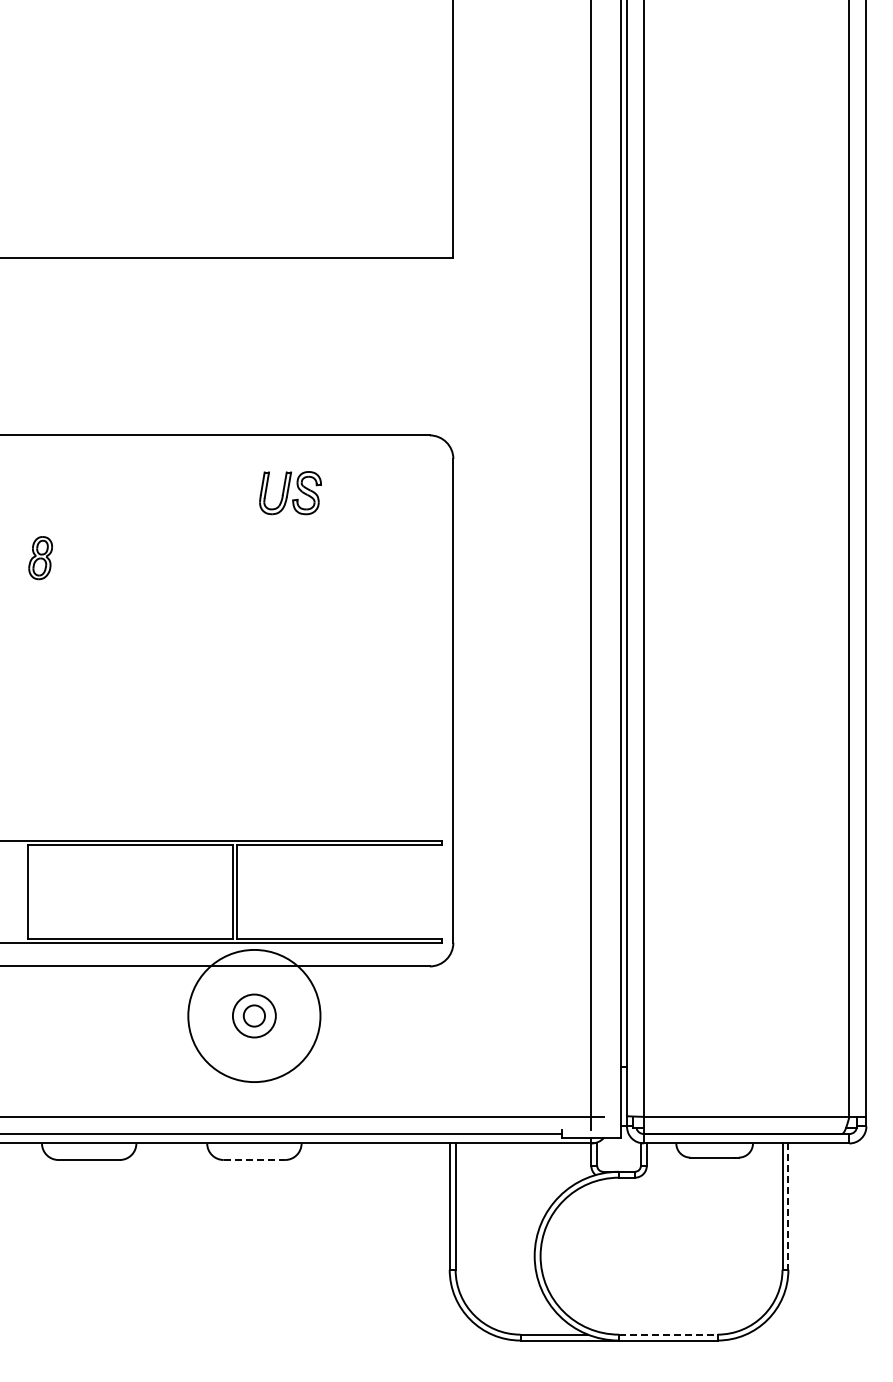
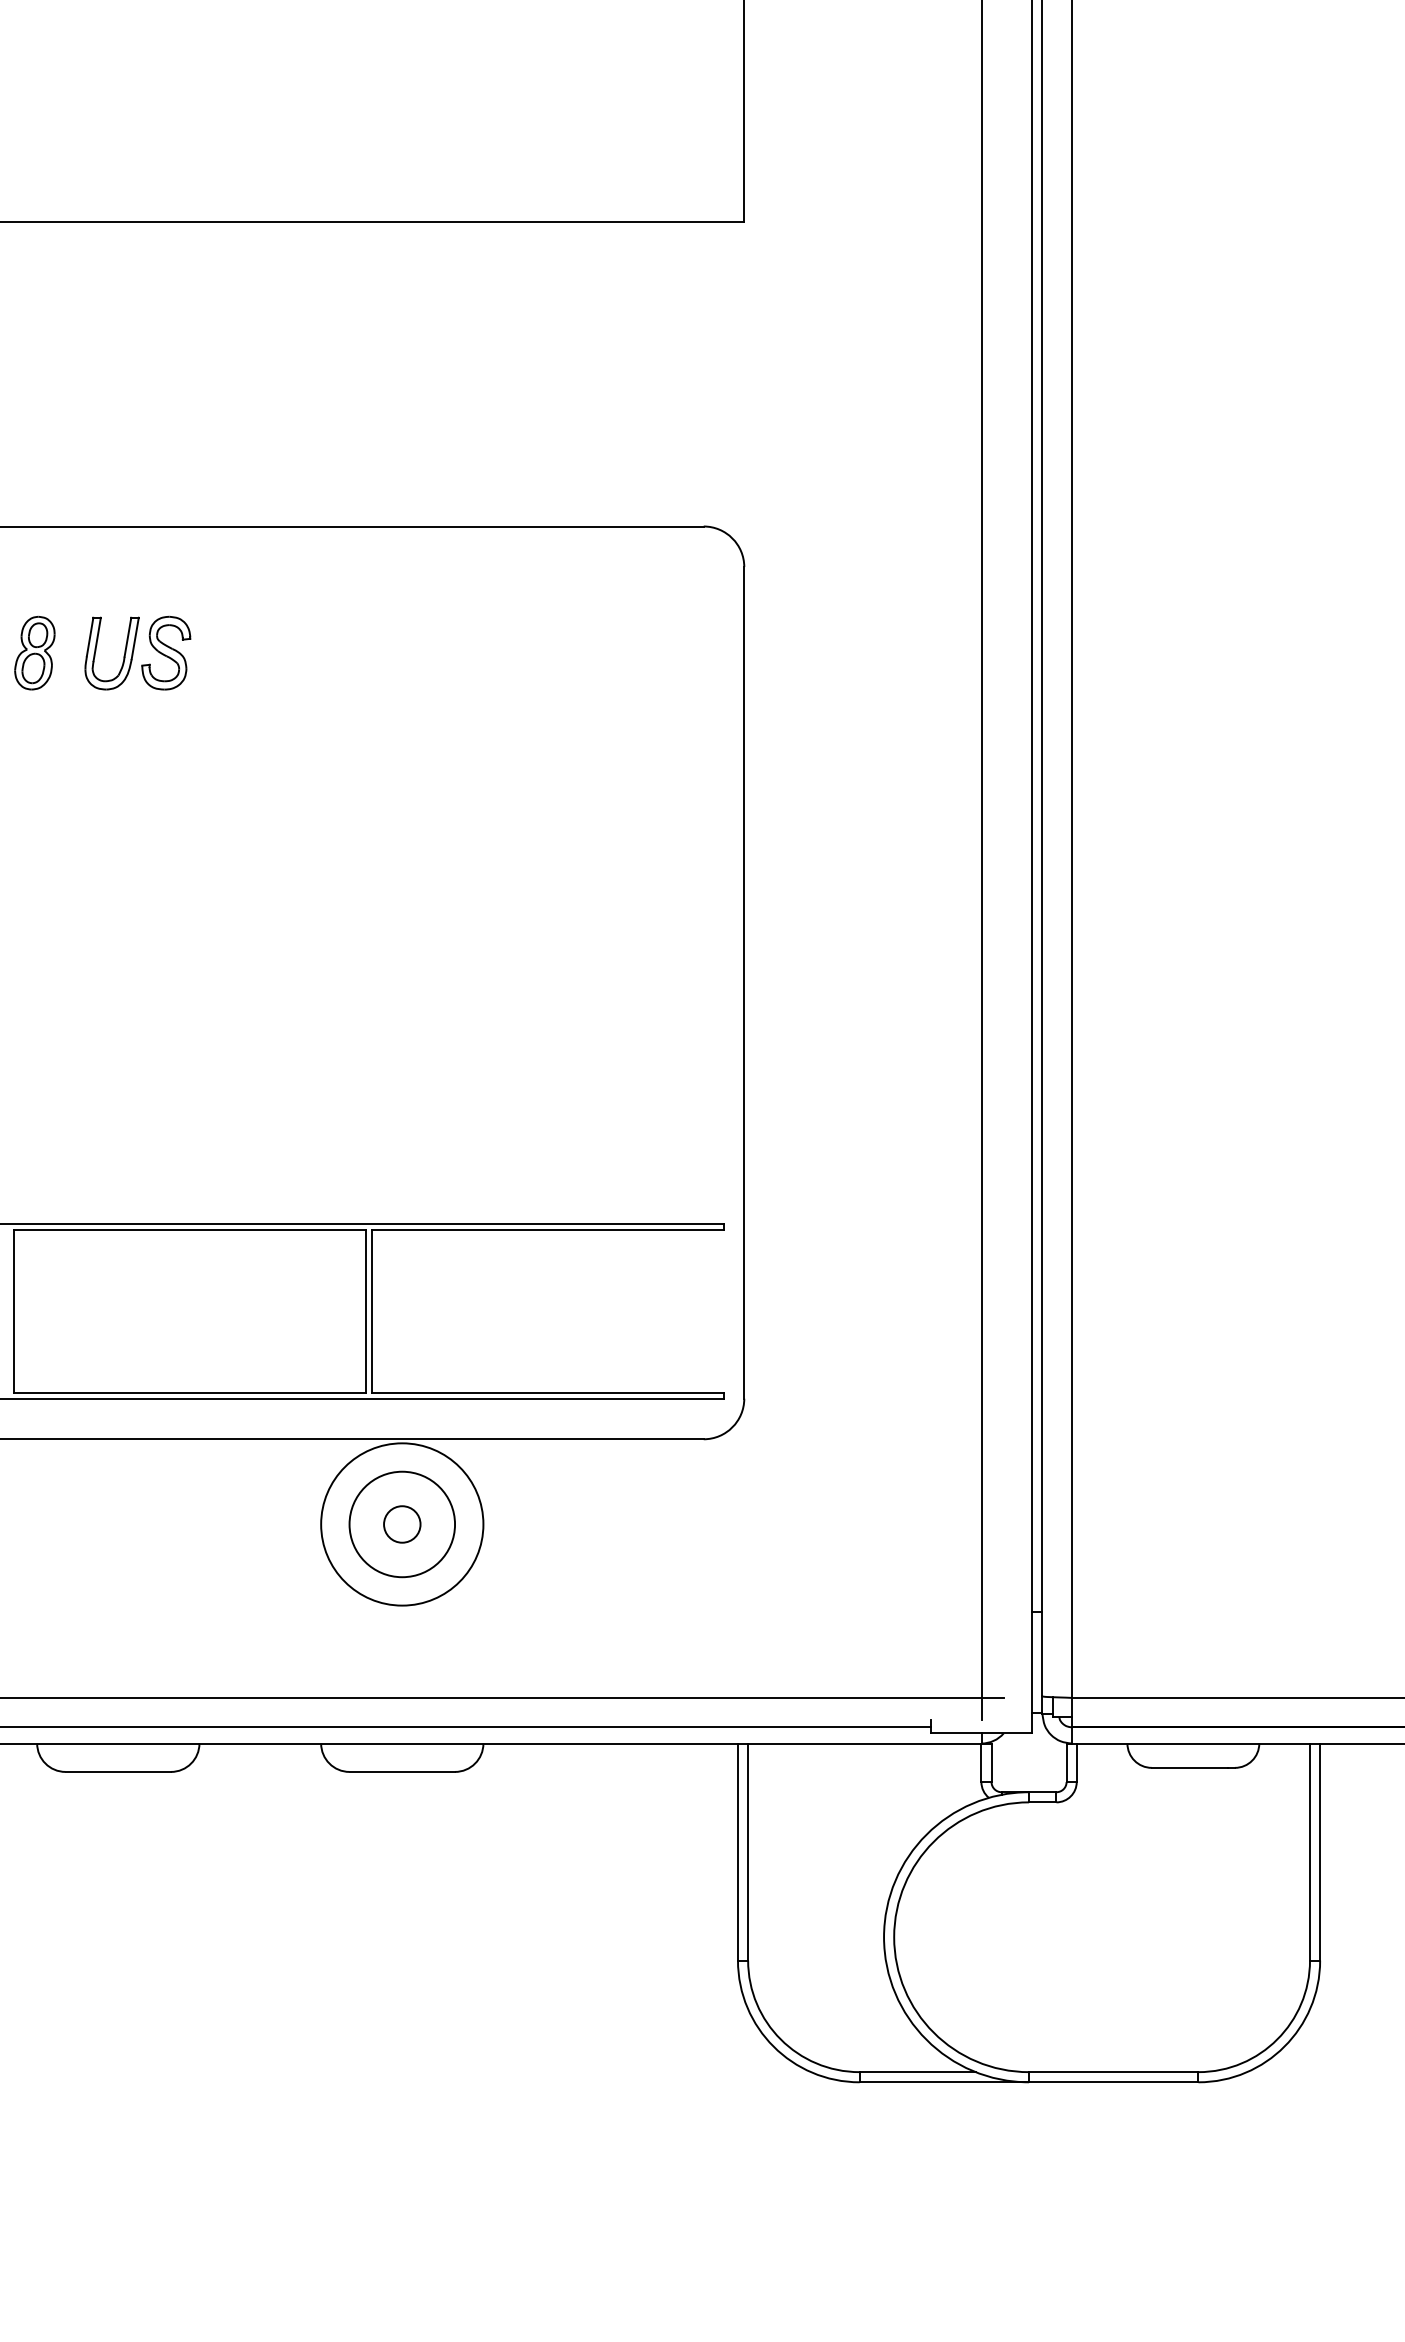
part: (290, 493) -> (137, 653), moved
part: (40, 558) -> (34, 653), moved
circle: (254, 1015) -> (402, 1523), size x0.71
circle: (254, 1015) -> (402, 1523), size x1.43
line: (254, 1160) -> (402, 1772), dashed -> solid
line: (788, 1207) -> (1320, 1853), dashed -> solid
line: (668, 1334) -> (1114, 2071), dashed -> solid

